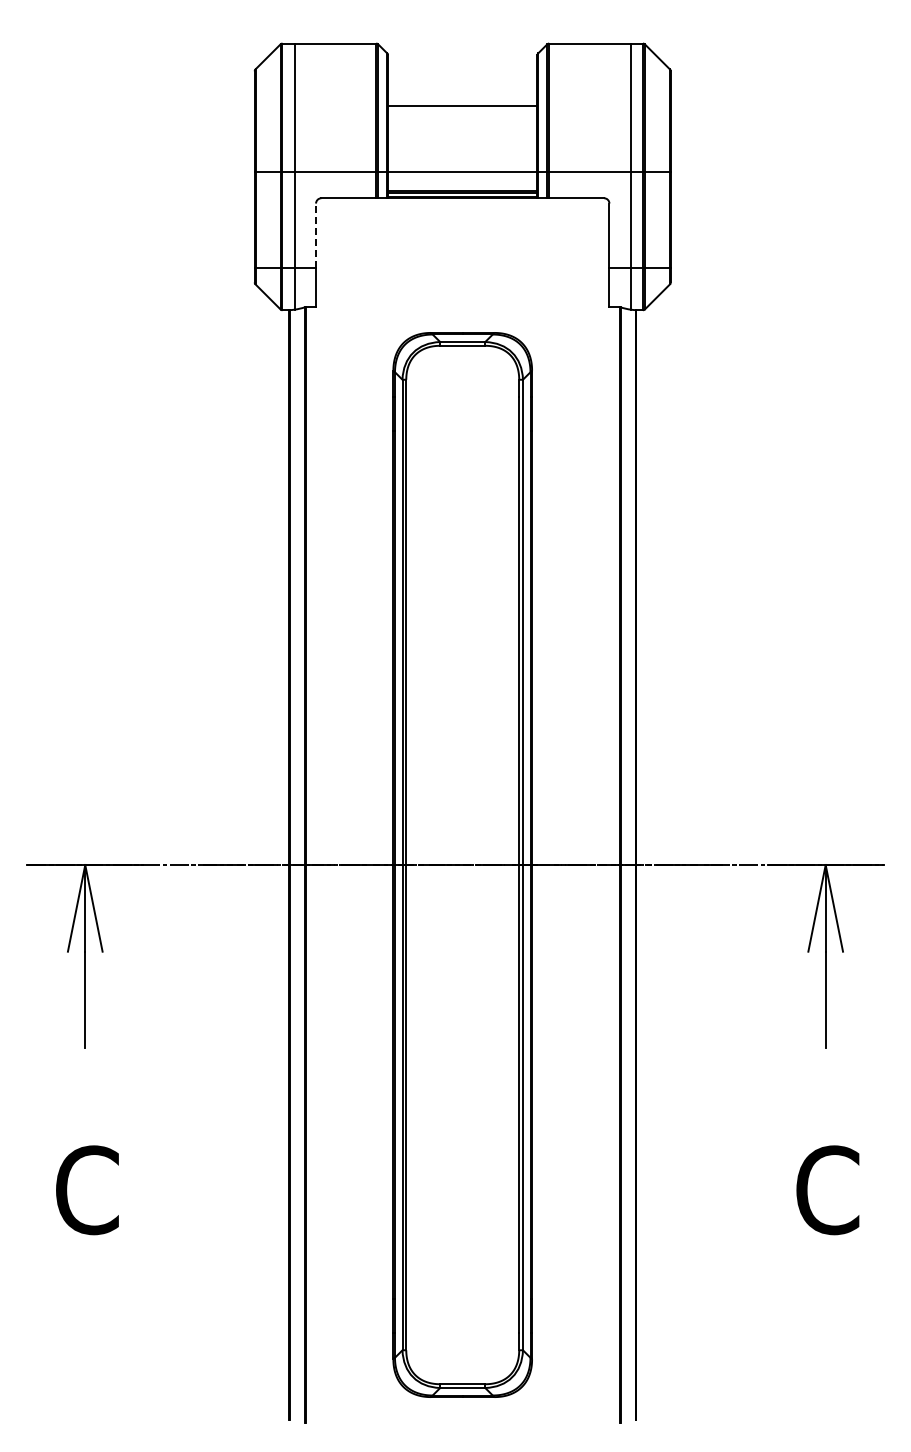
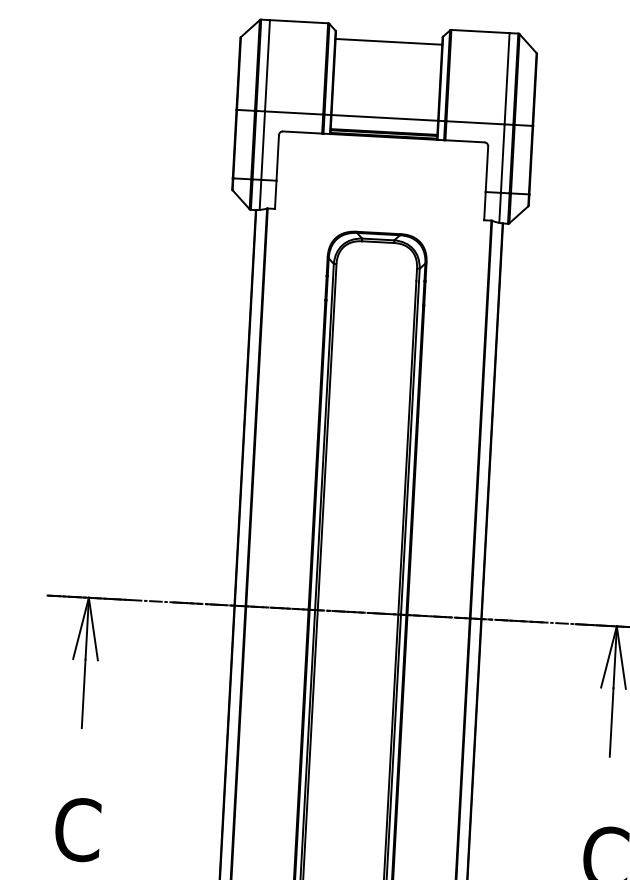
line: (462, 105) -> (388, 41), moved
line: (316, 235) -> (278, 157), dashed -> solid

